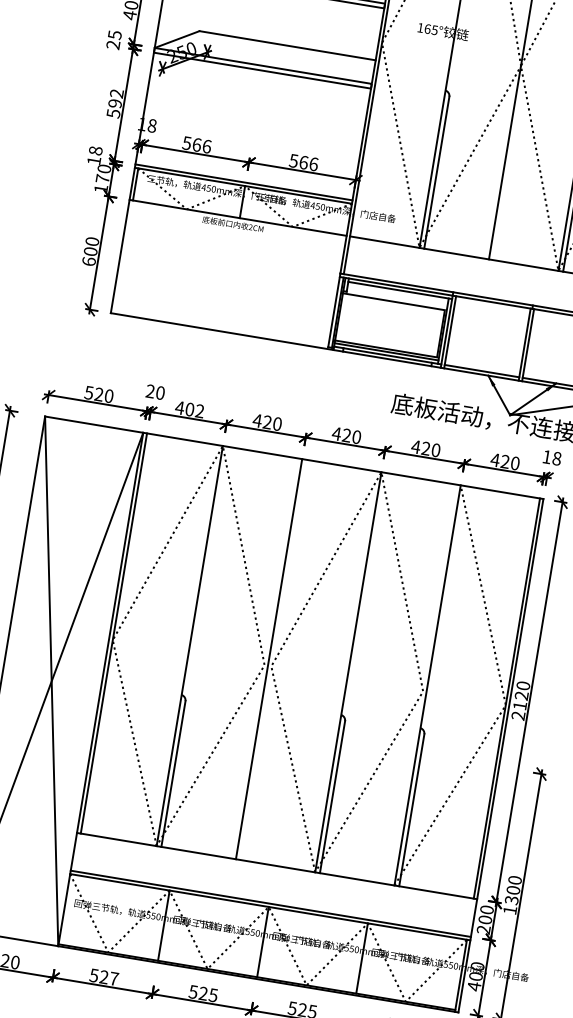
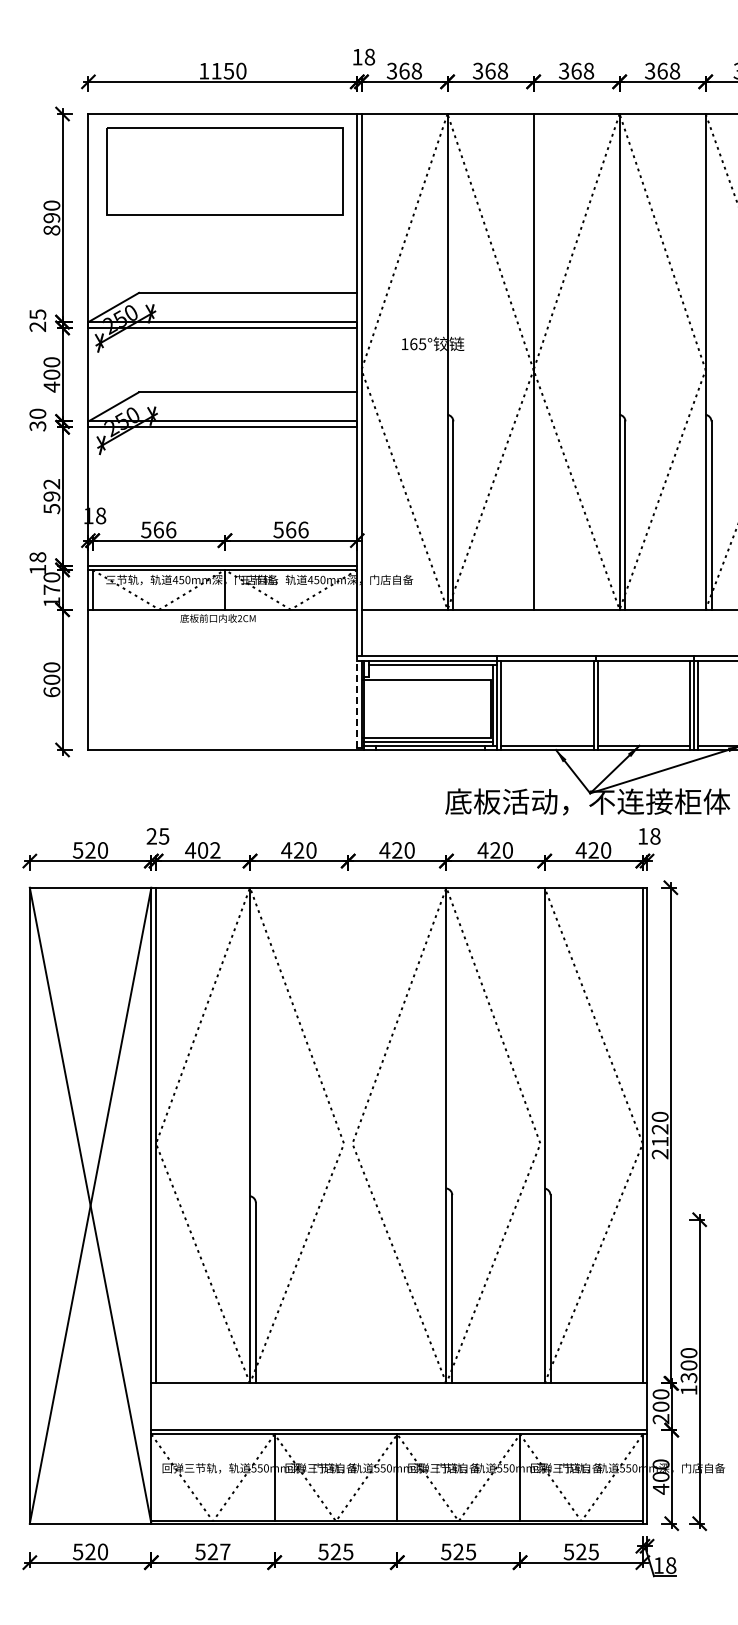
text: (113, 39) -> (37, 419), 25 -> 30
line: (334, 310) -> (357, 702), solid -> dashed
text: (159, 393) -> (163, 836), 20 -> 25
line: (269, 659) -> (348, 1135), removed

